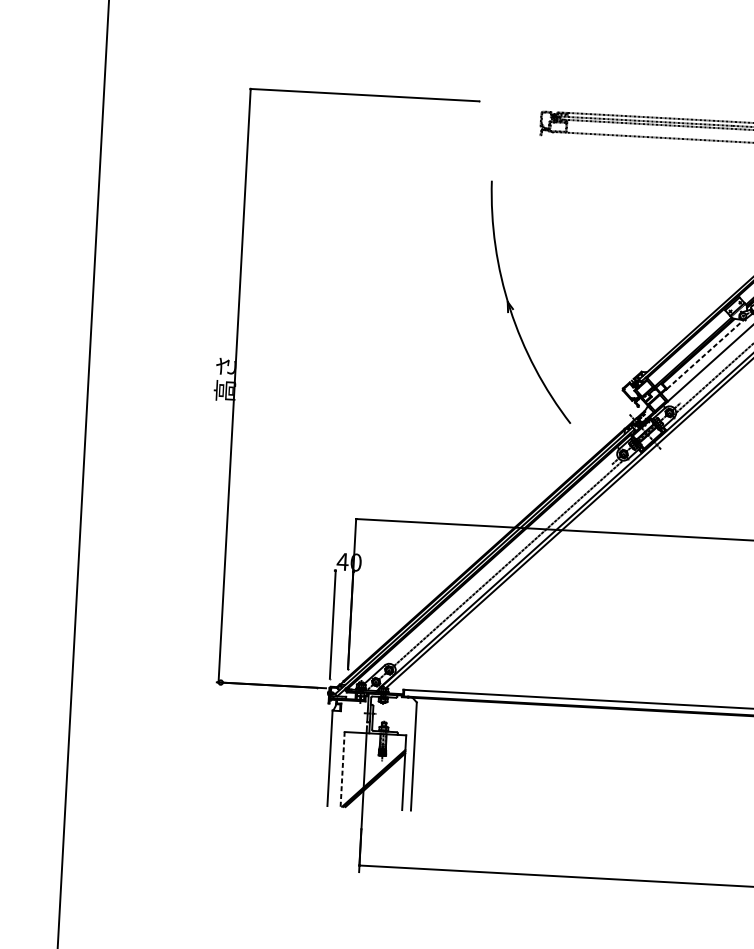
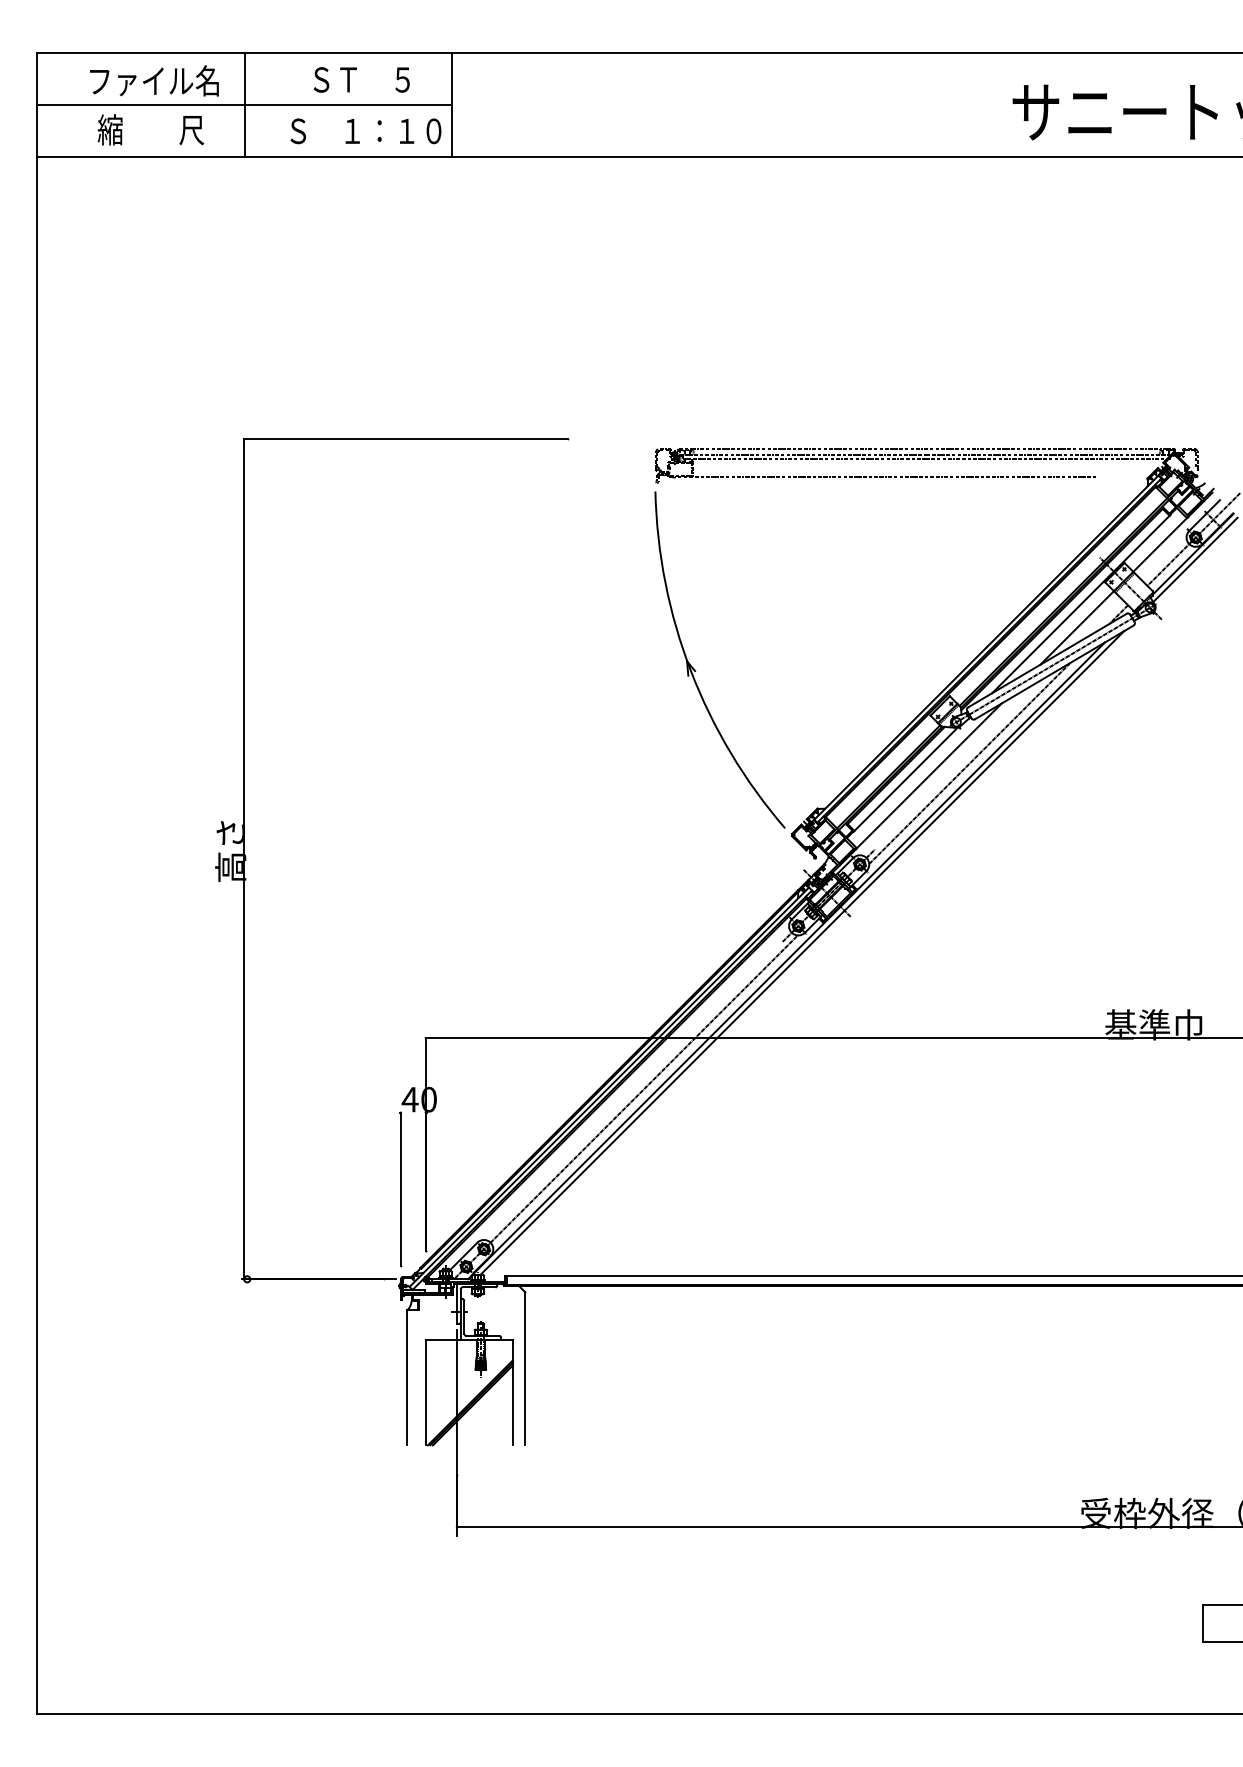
part: (514, 309) -> (696, 671), moved
line: (705, 354) -> (906, 779), dashed -> solid
line: (342, 769) -> (425, 1392), dashed -> solid

